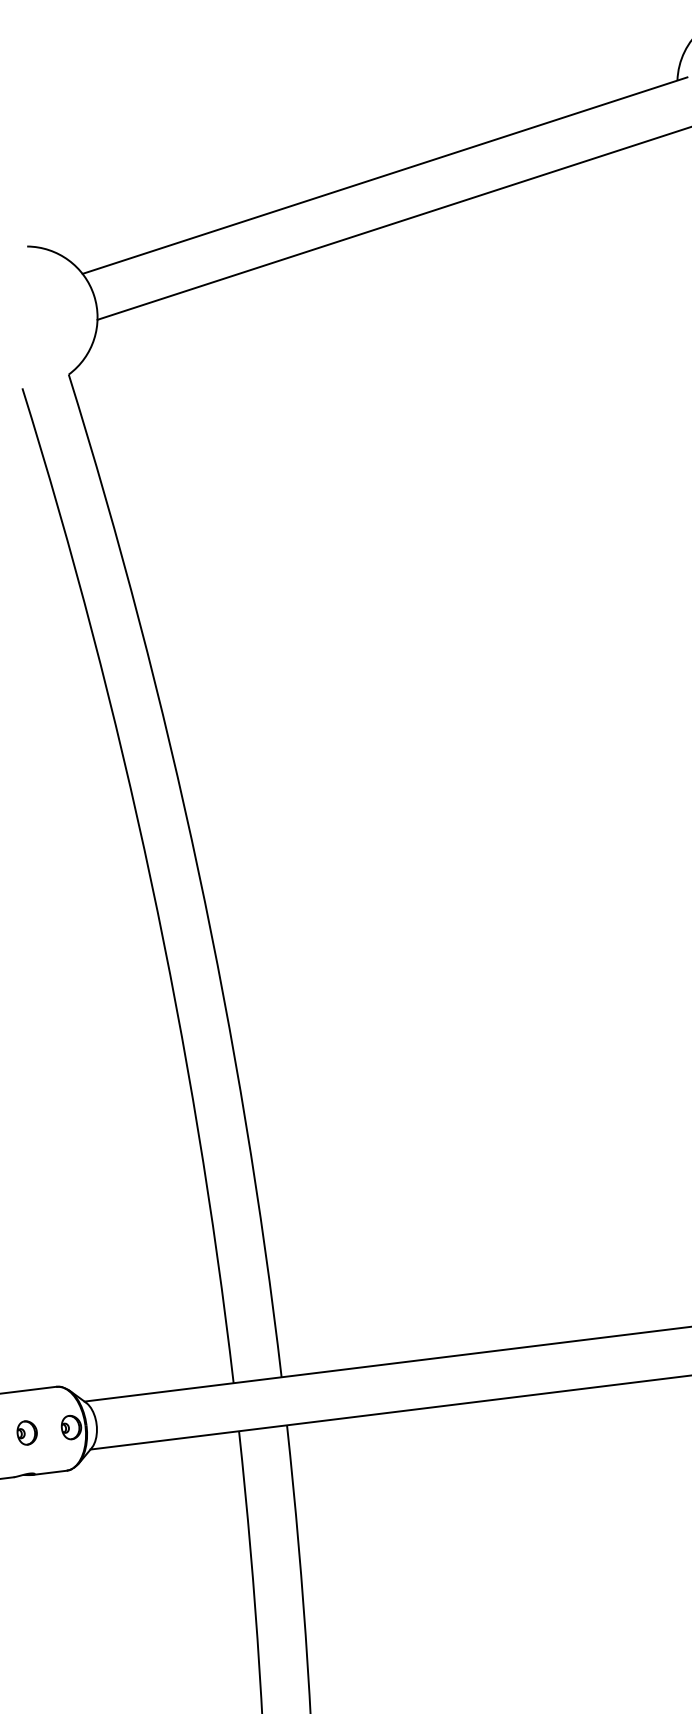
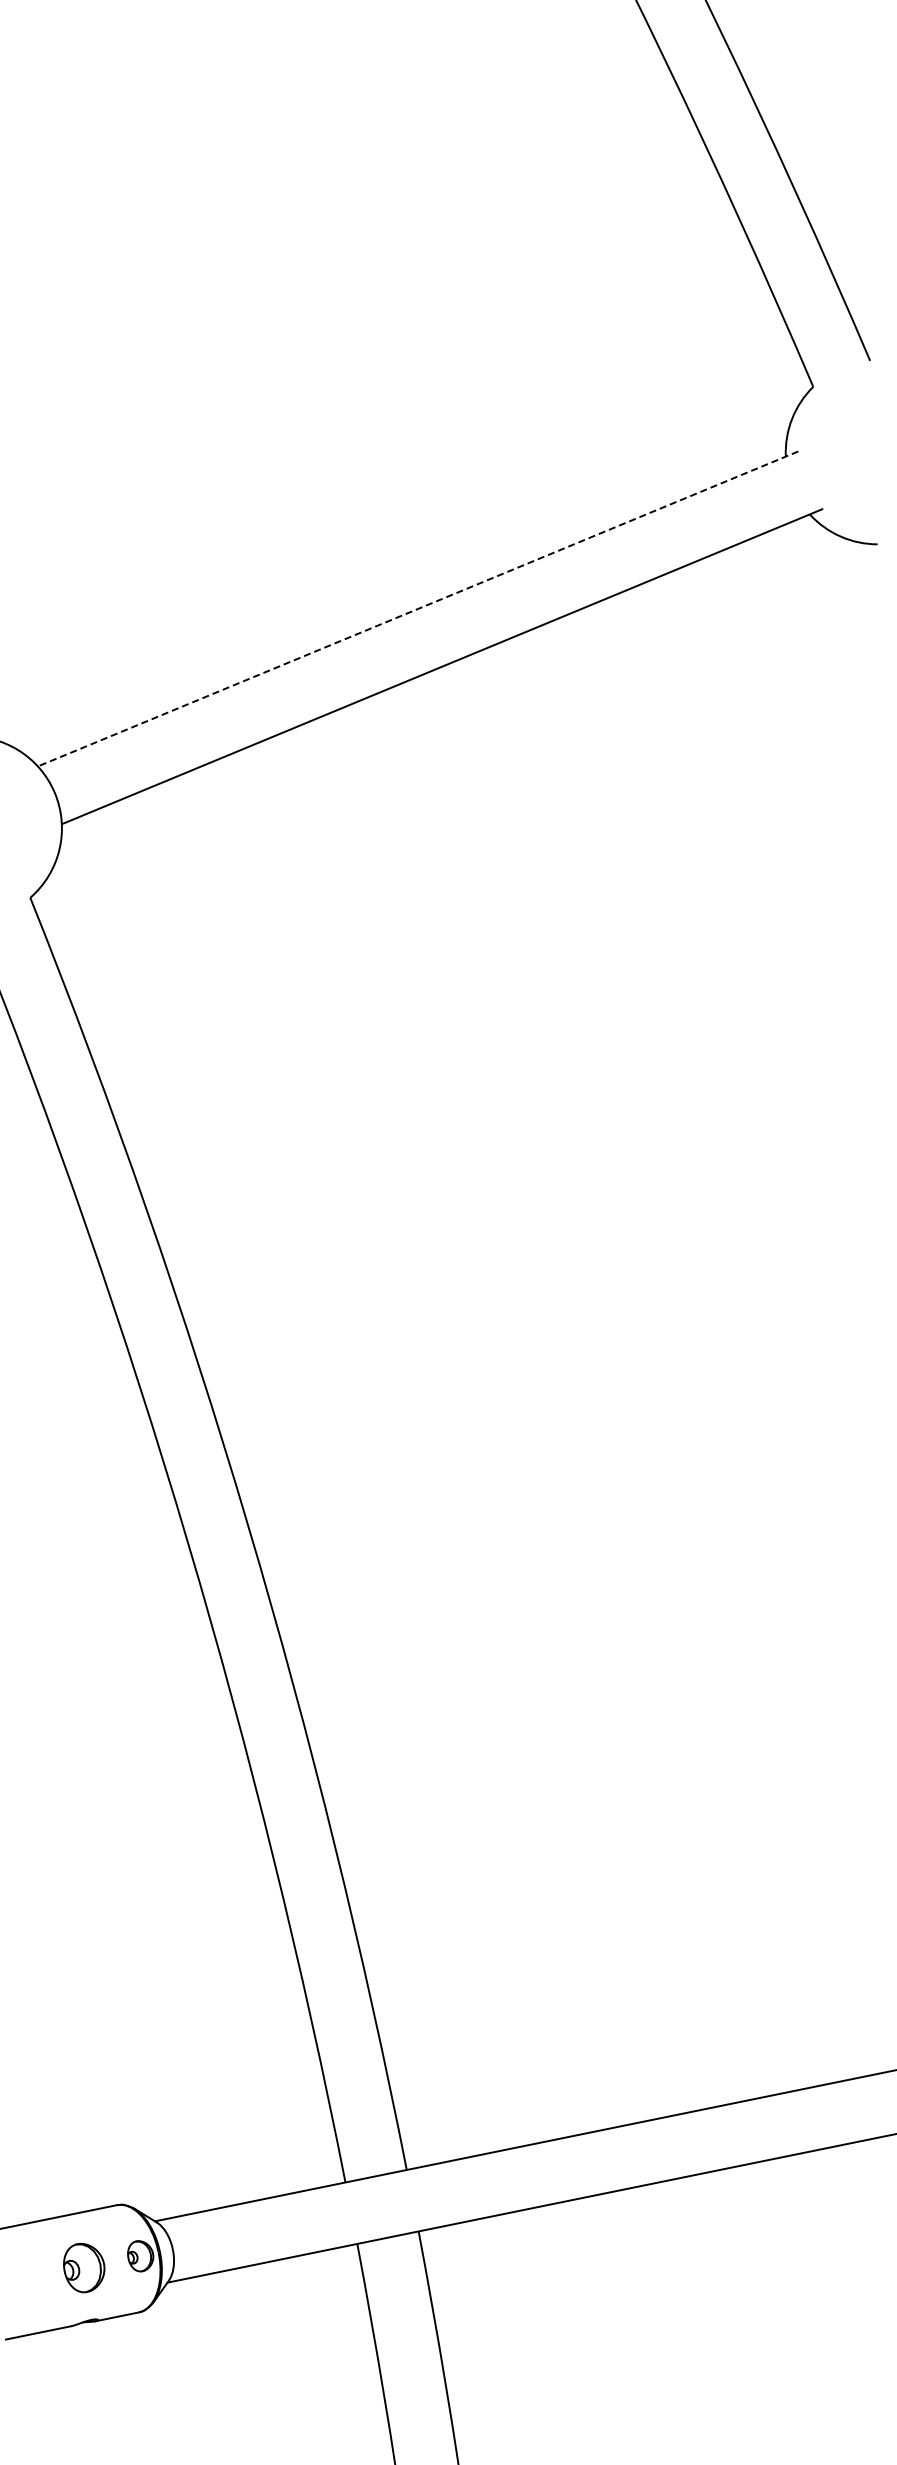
line: (385, 175) -> (418, 608), solid -> dashed
part: (26, 1432) -> (83, 2267), size x1.6

